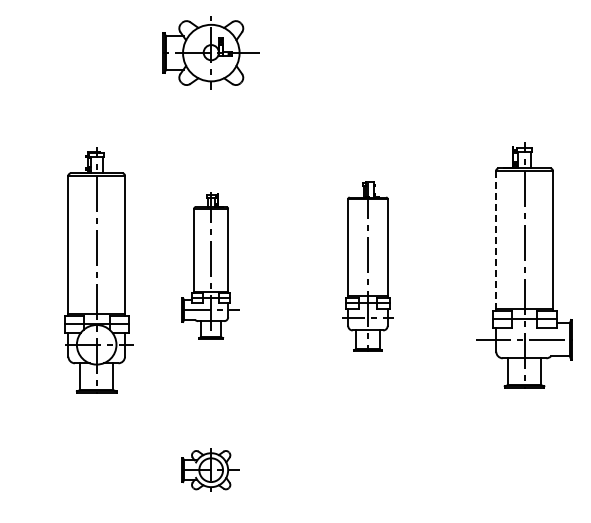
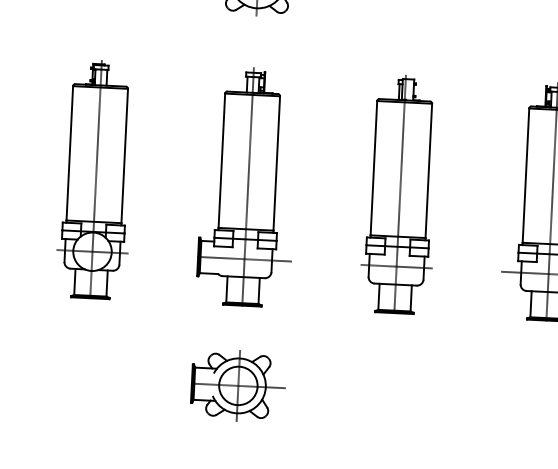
line: (496, 240) -> (526, 176), dashed -> solid
part: (210, 265) -> (247, 187), size x1.67
part: (367, 265) -> (399, 194), size x1.43
part: (98, 270) -> (97, 179), moved
part: (210, 469) -> (237, 385), size x1.67

